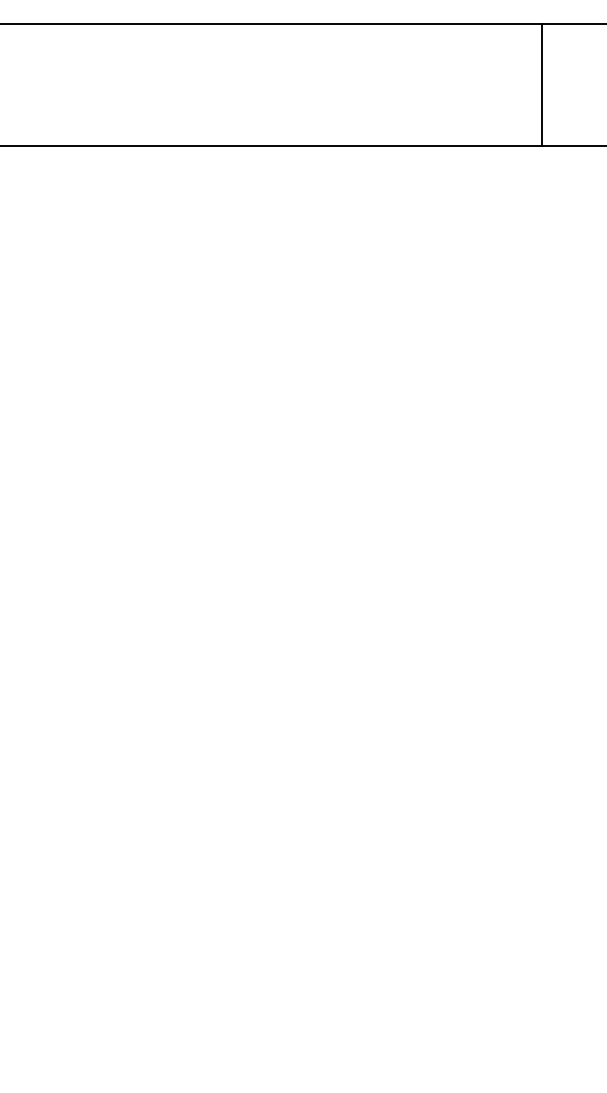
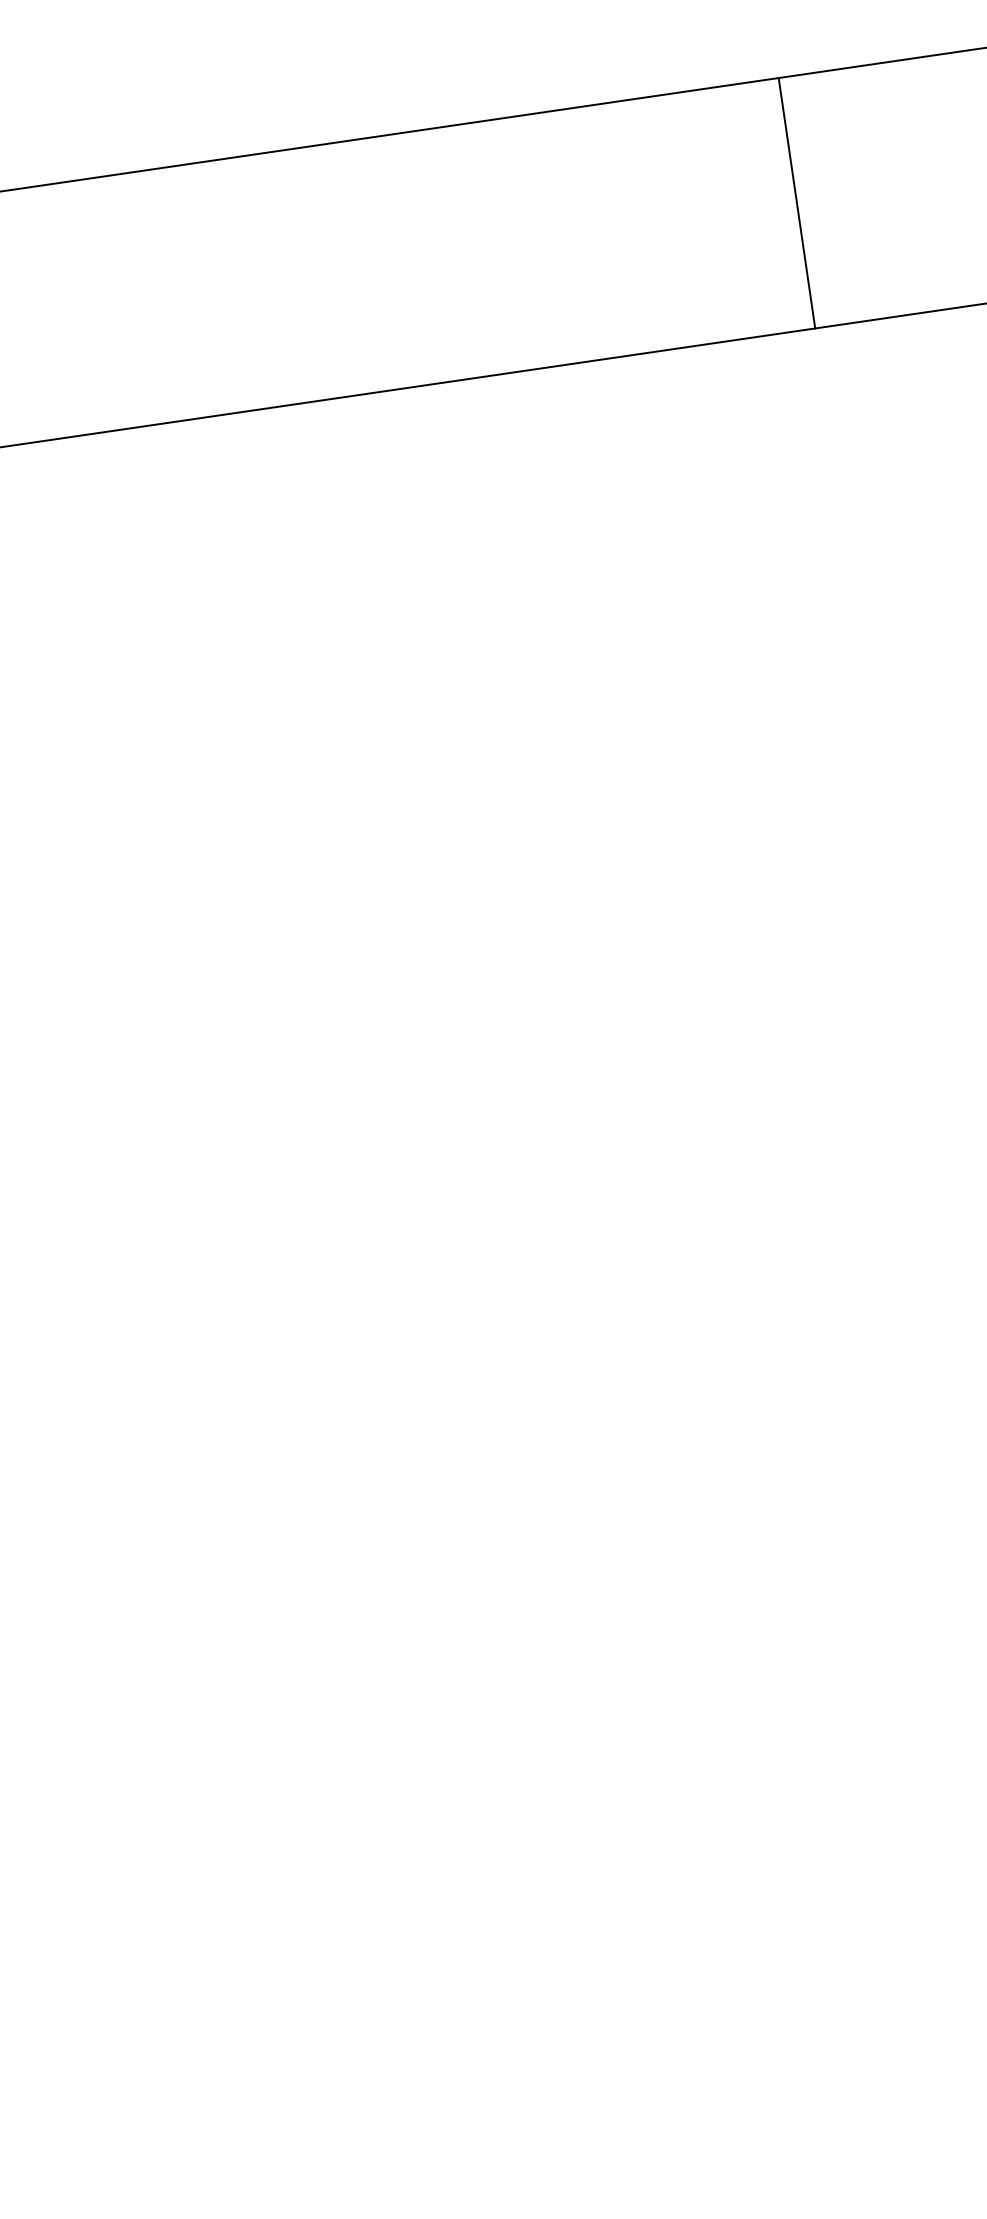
line: (541, 85) -> (796, 203), moved

